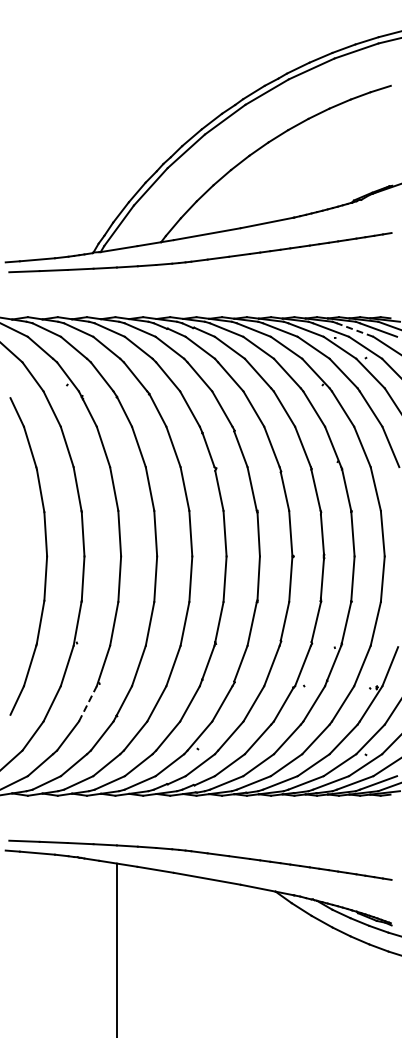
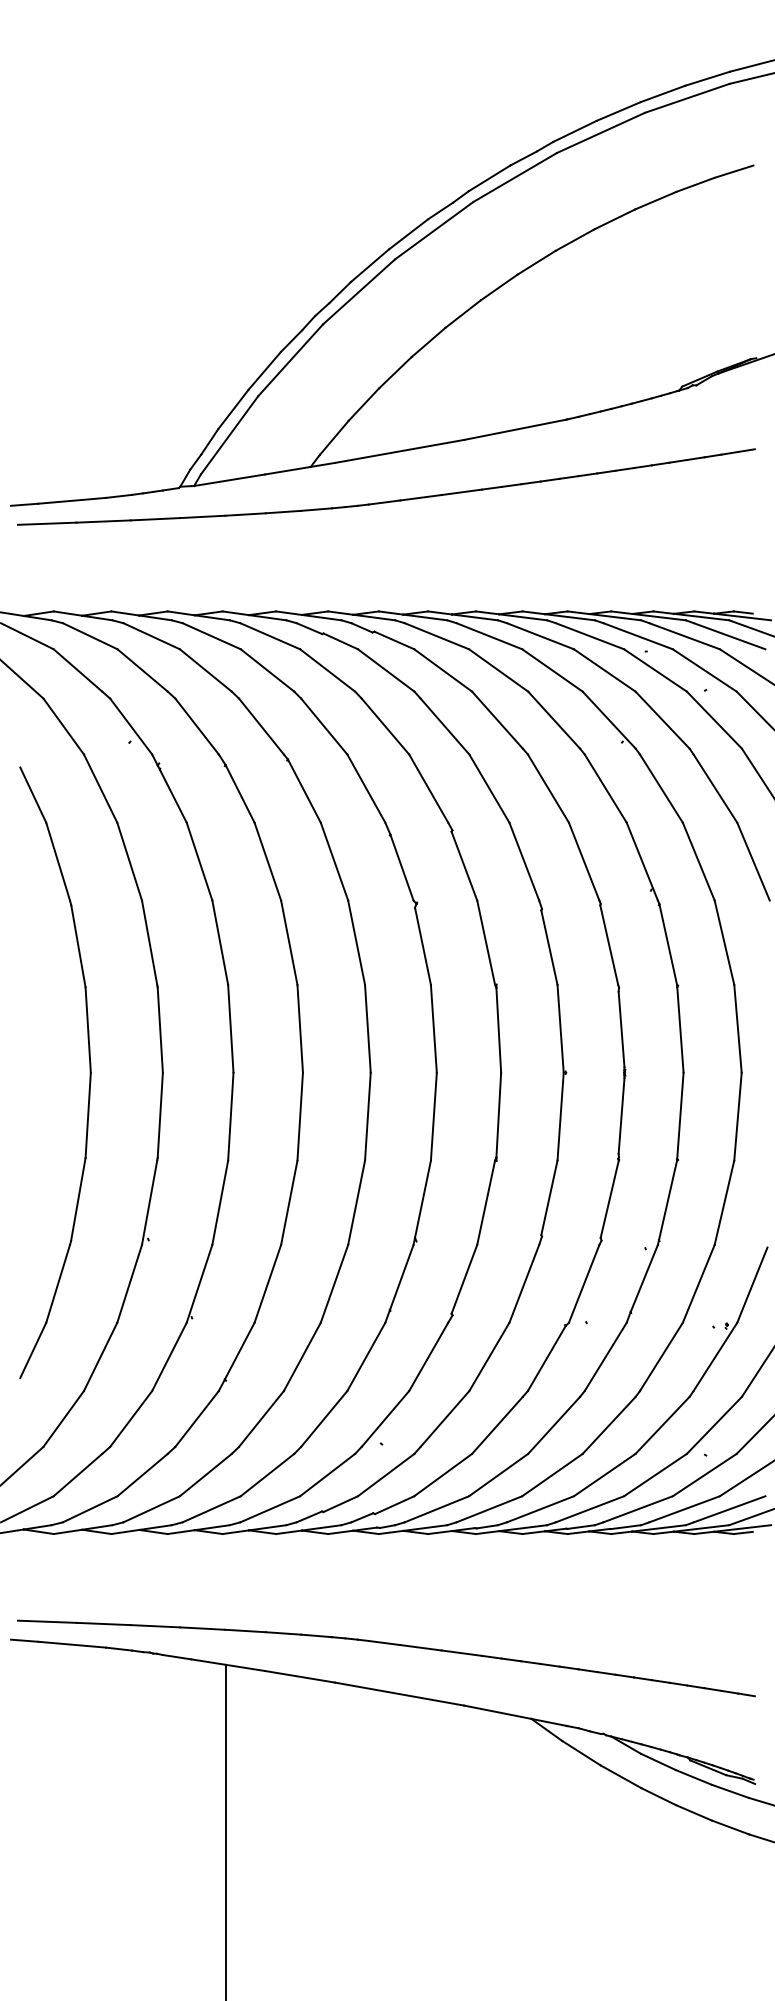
line: (354, 329) -> (683, 635), dashed -> solid
line: (87, 703) -> (168, 1356), dashed -> solid

